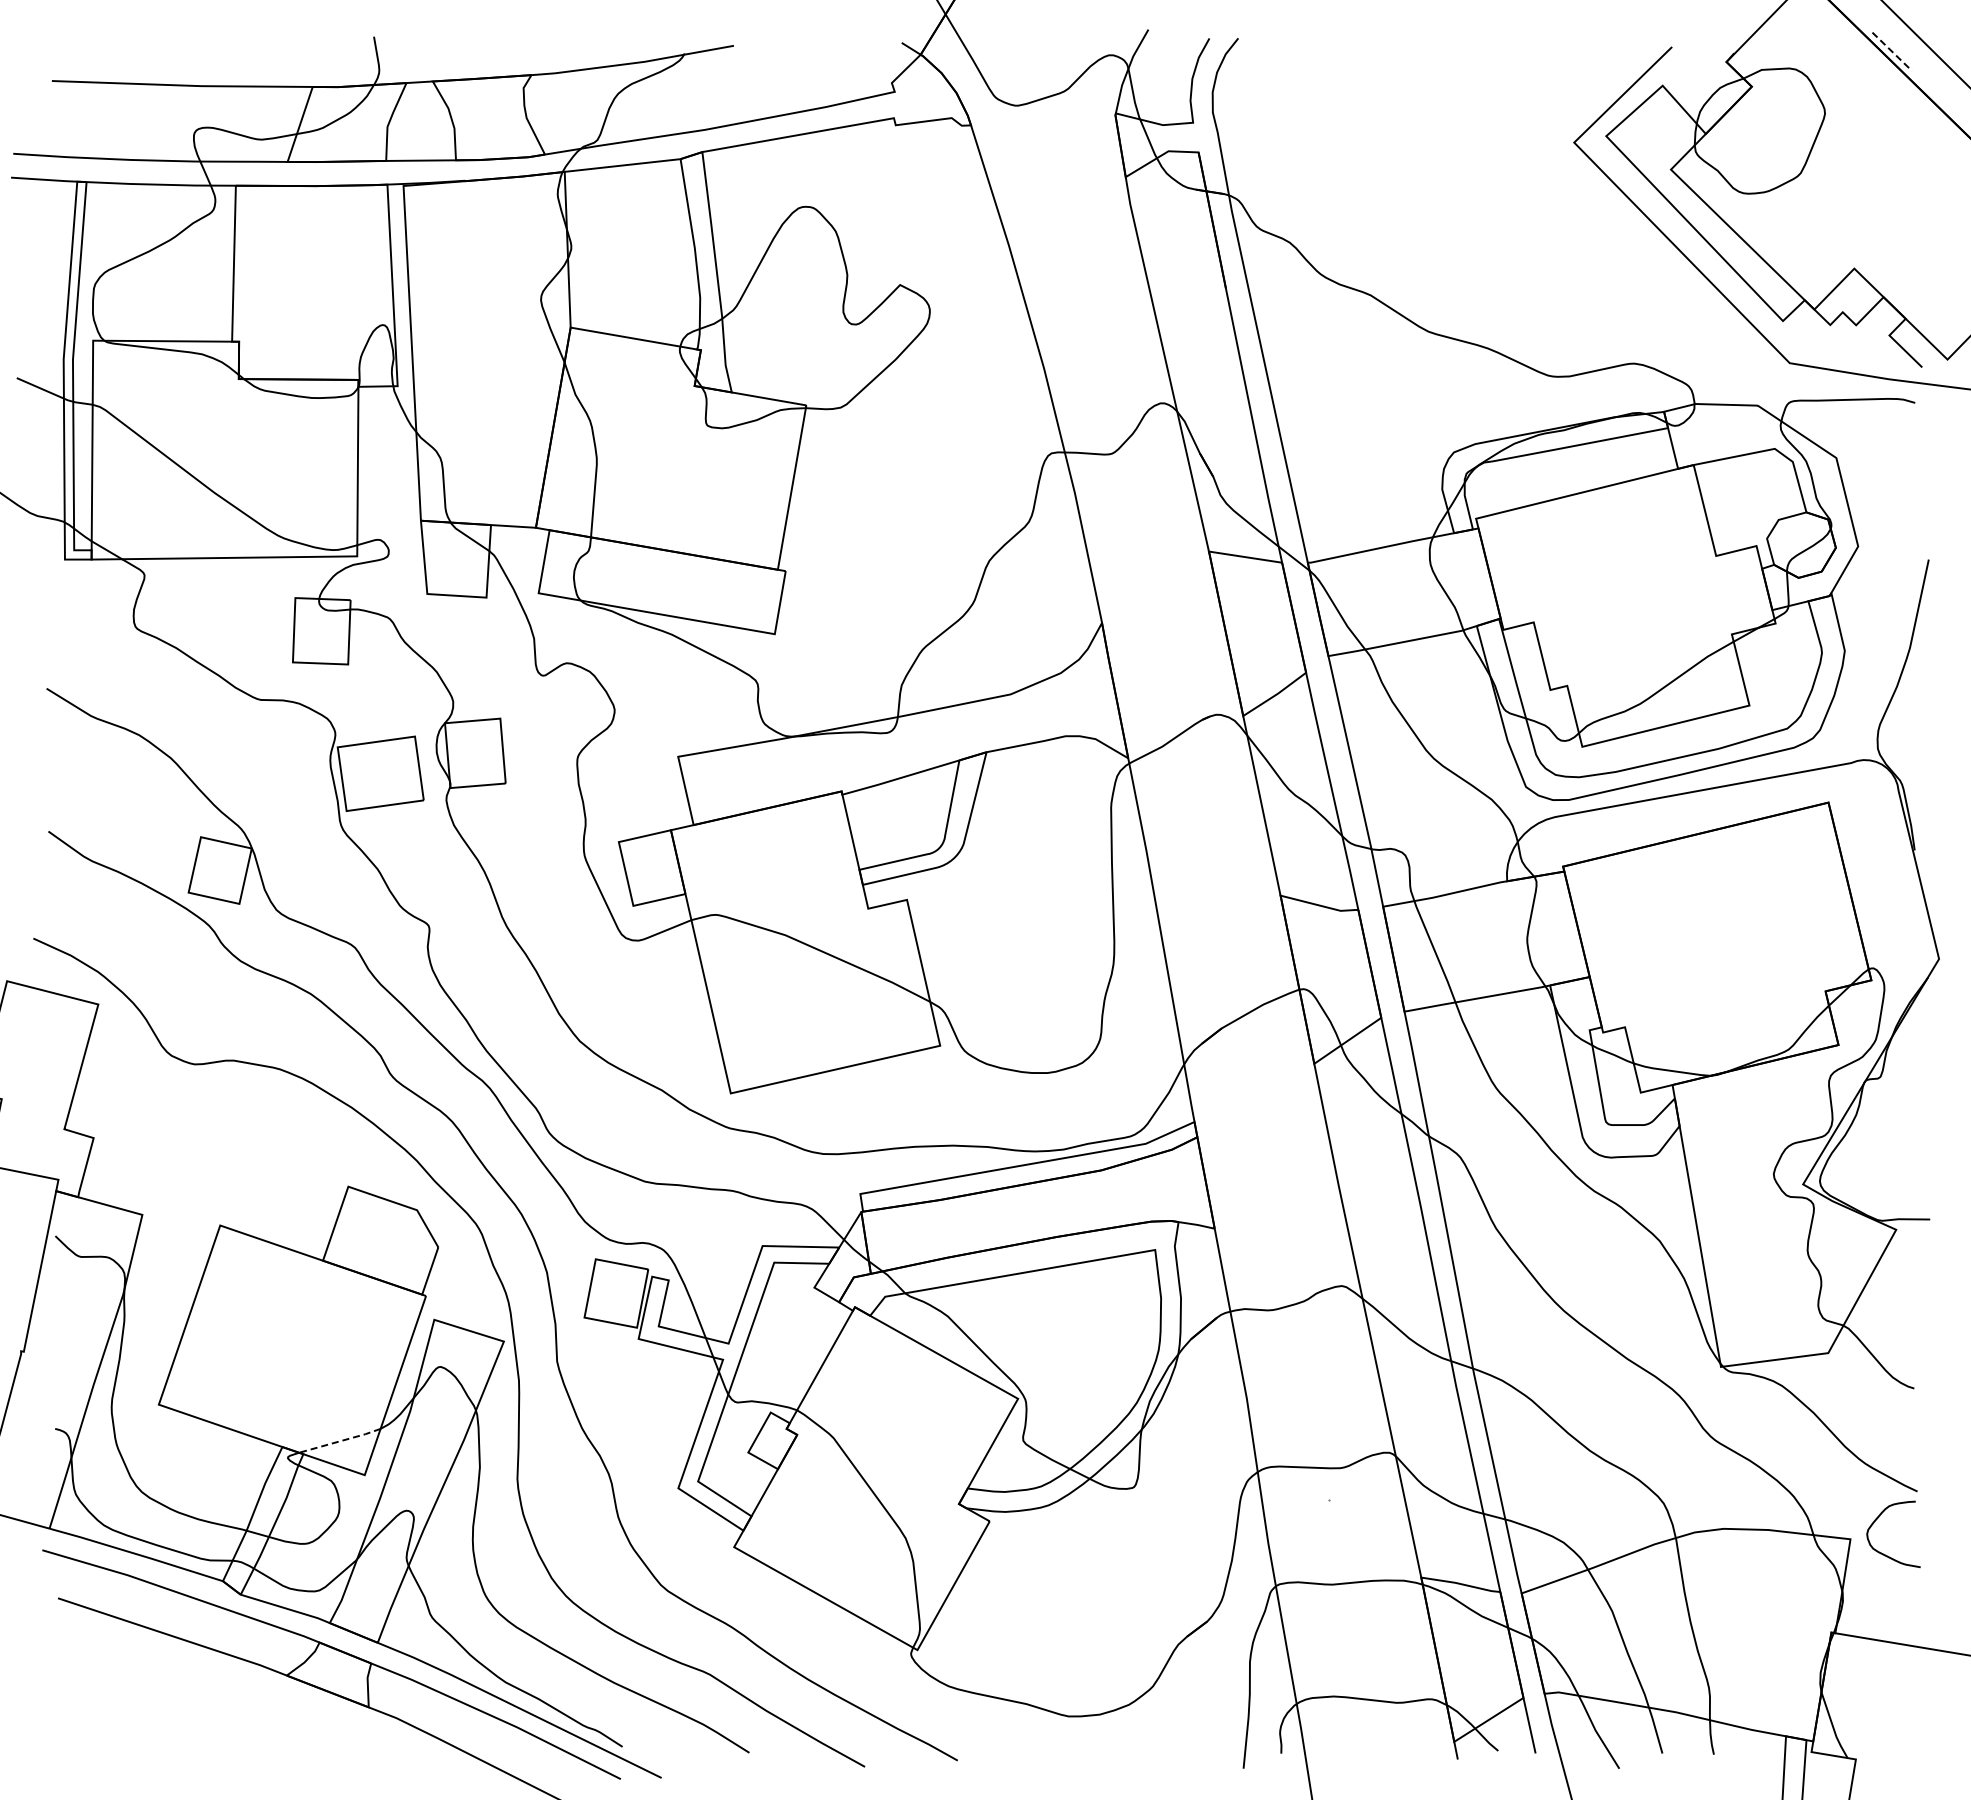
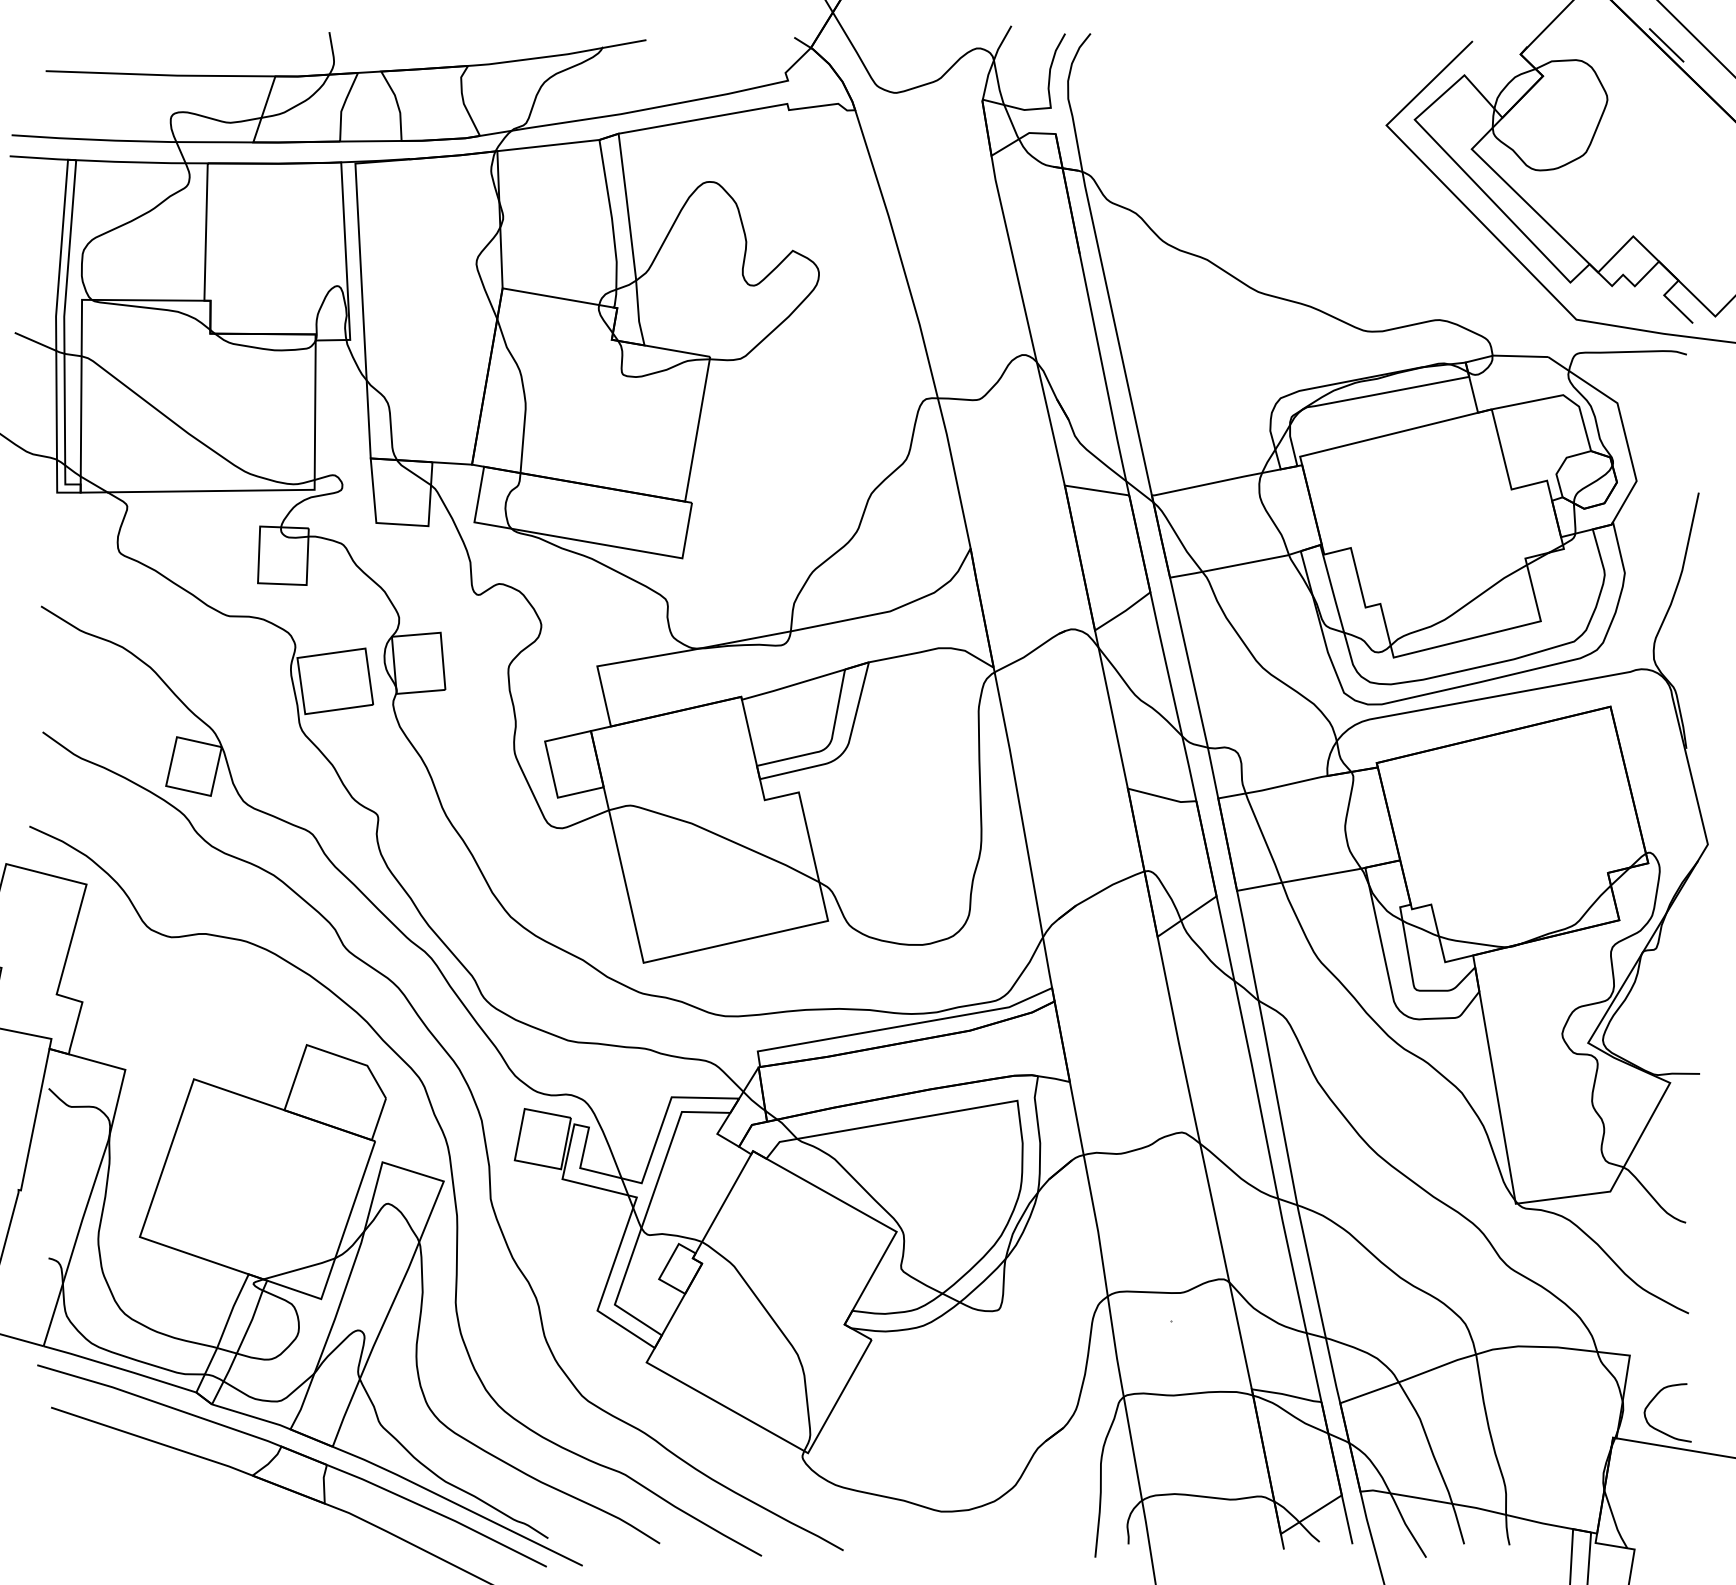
line: (1892, 51) -> (1666, 45), dashed -> solid
line: (340, 1441) -> (299, 1269), dashed -> solid
curve: (1883, 1553) -> (1658, 1429), moved

